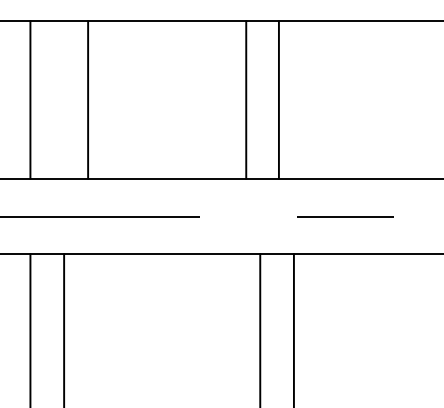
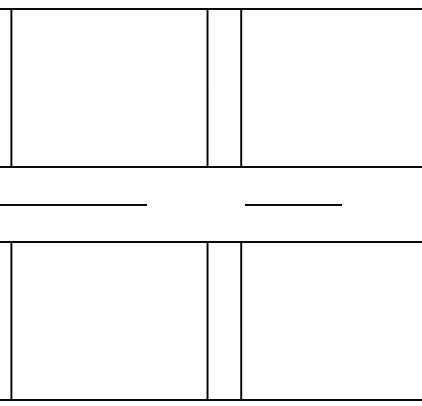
line: (88, 99) -> (11, 87), moved
line: (246, 99) -> (207, 87), moved
line: (278, 99) -> (240, 87), moved

